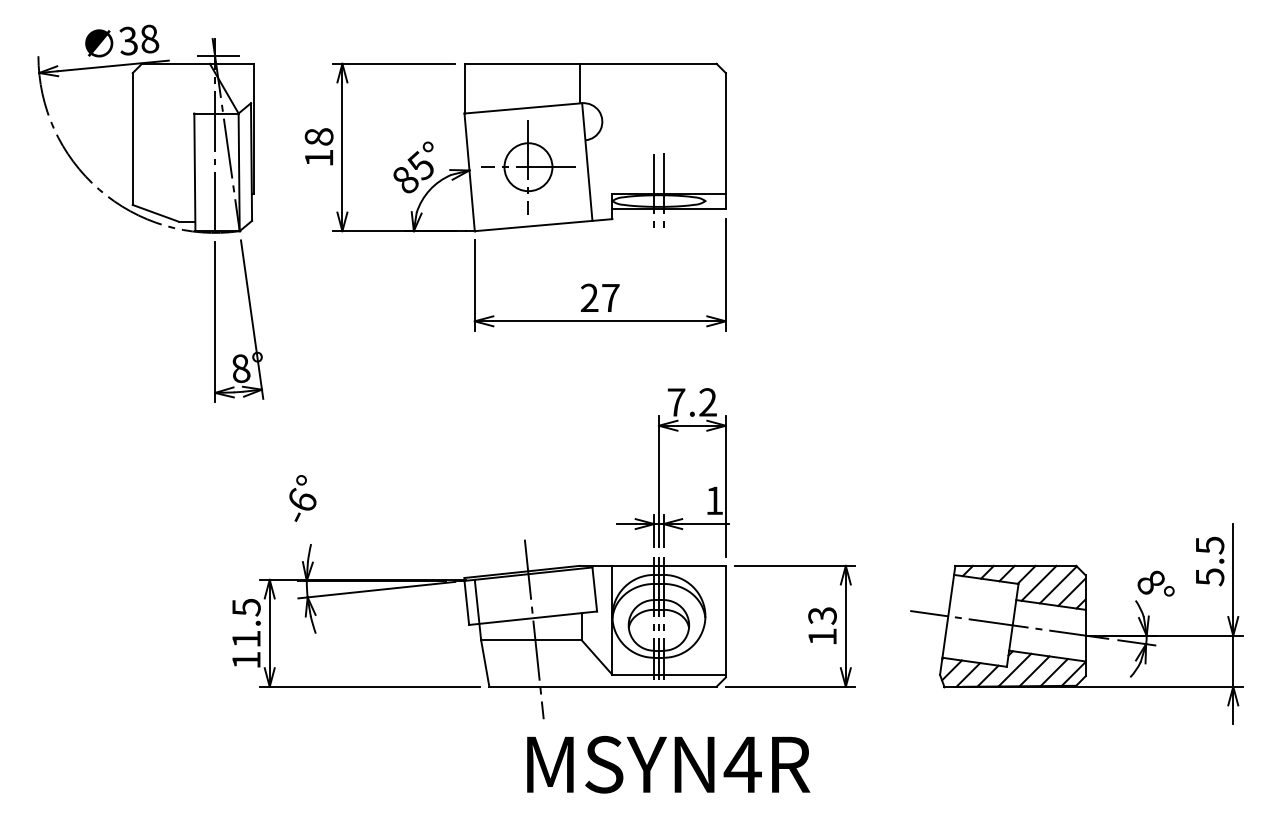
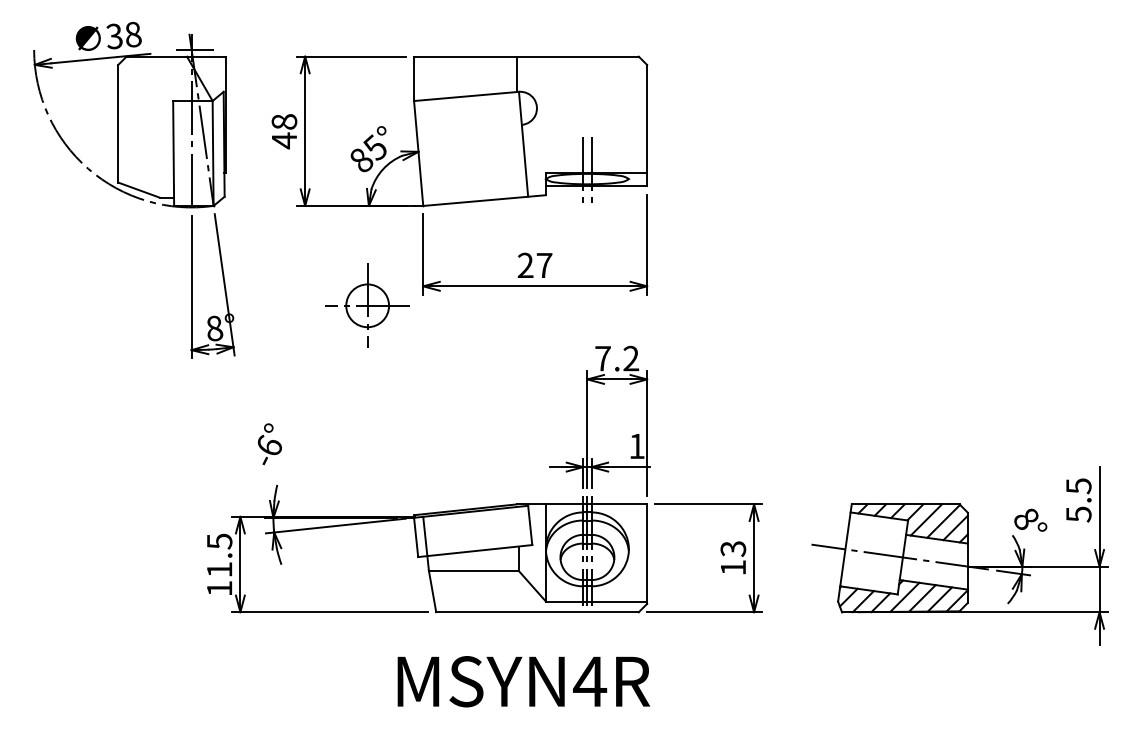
text: (319, 157) -> (284, 140), 18 -> 48
part: (528, 167) -> (367, 306), moved
line: (533, 629) -> (475, 561), removed
text: (668, 764) -> (523, 681), moved

